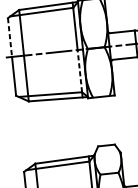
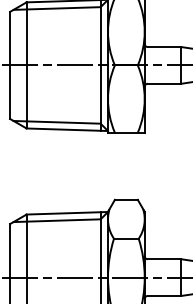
line: (10, 37) -> (10, 38), dashed -> solid
line: (79, 71) -> (100, 94), dashed -> solid

